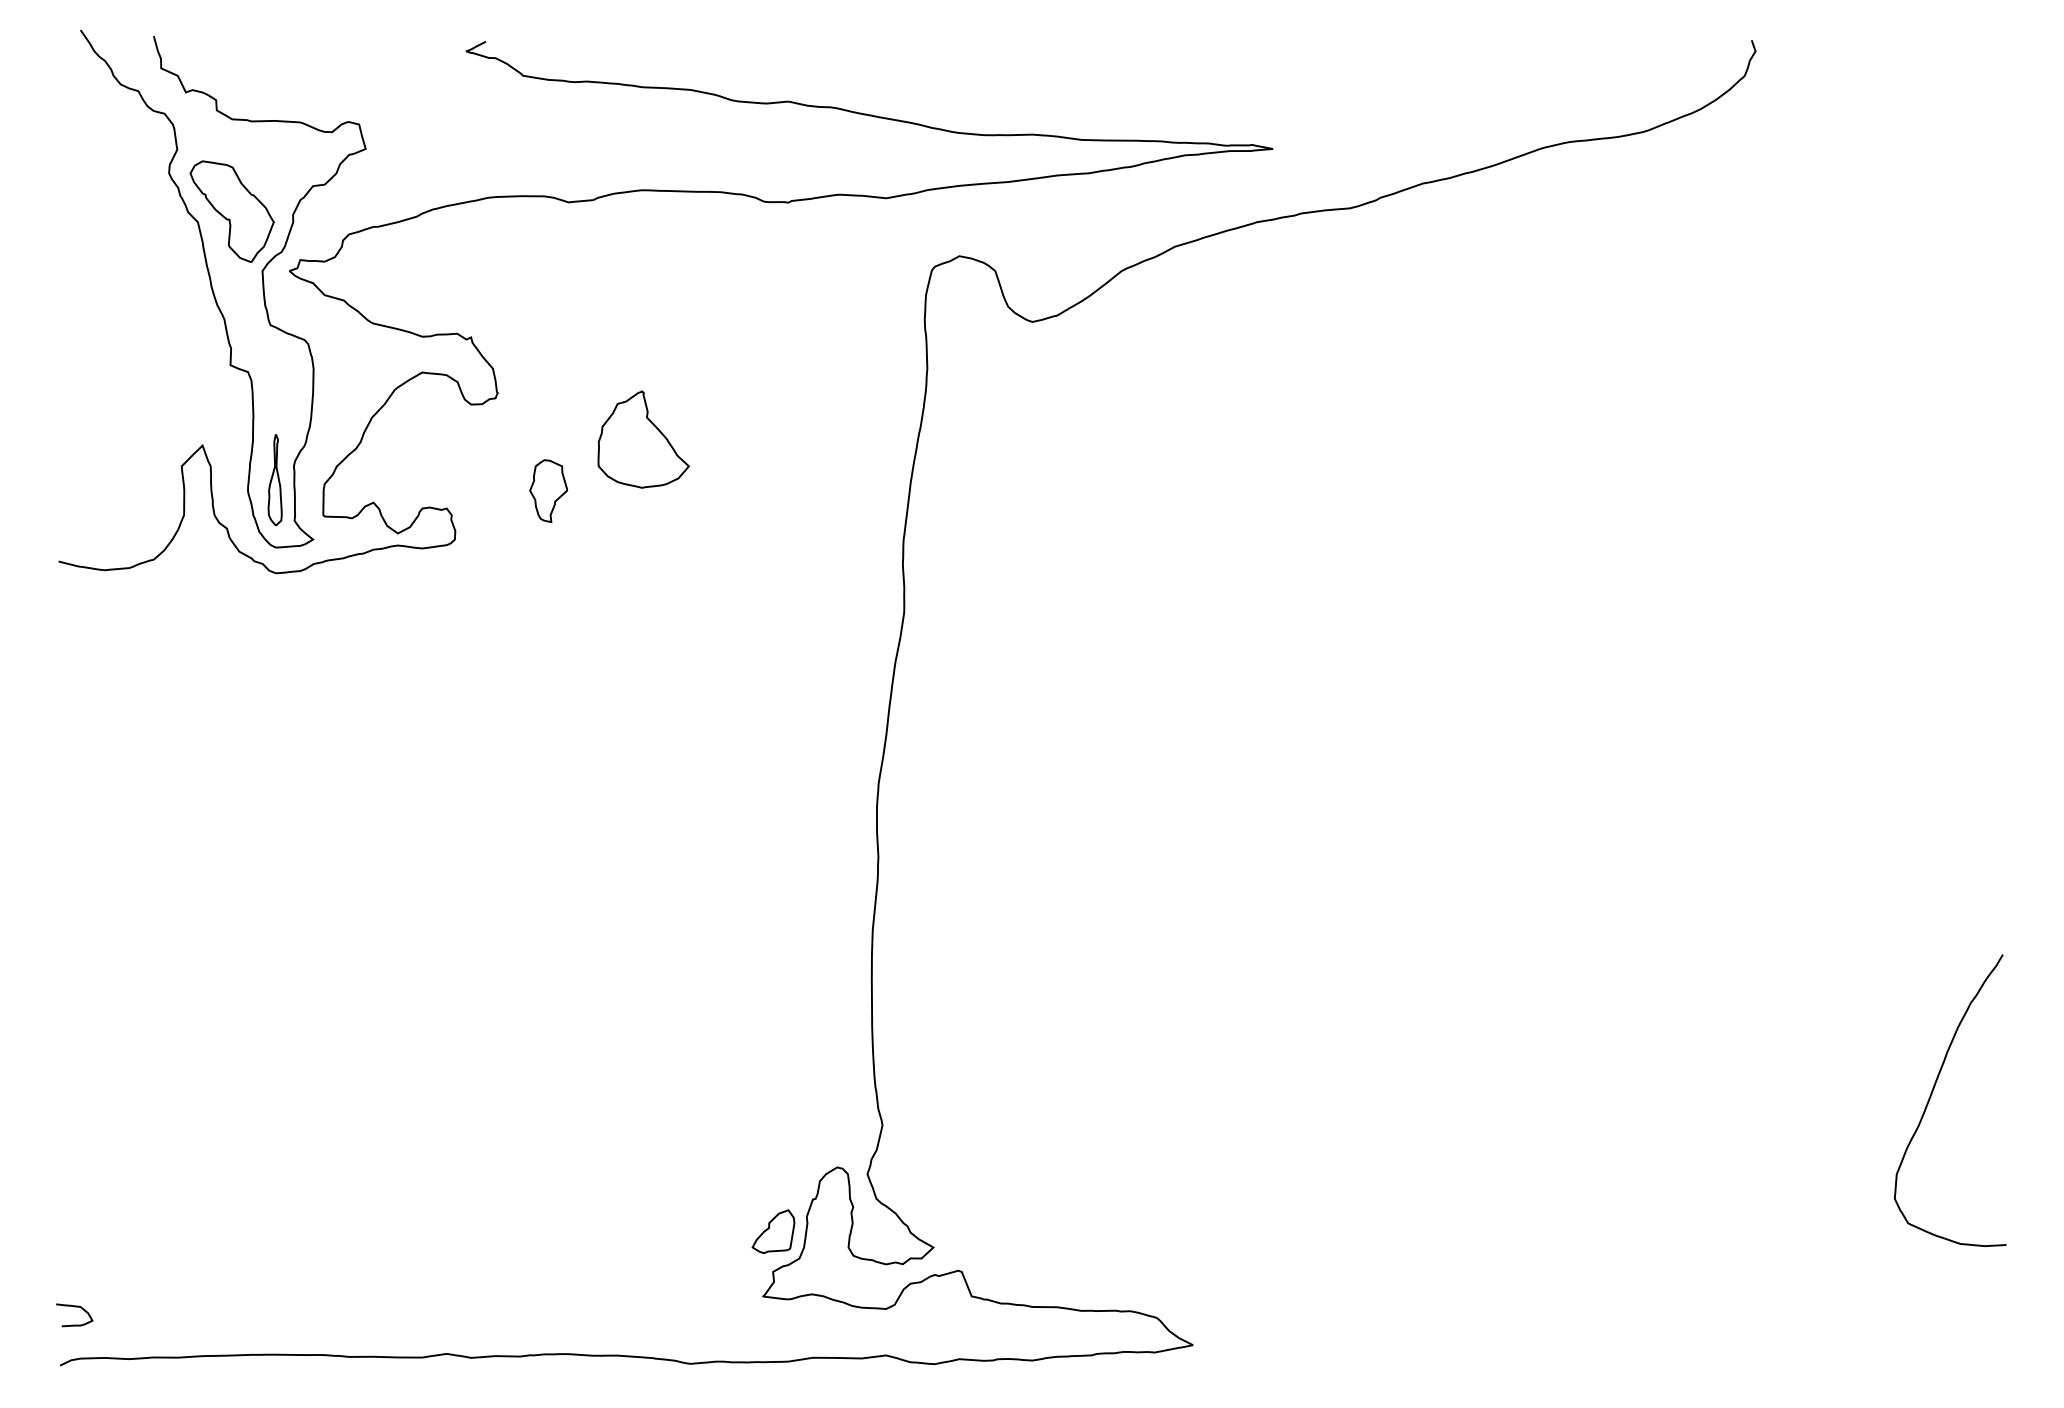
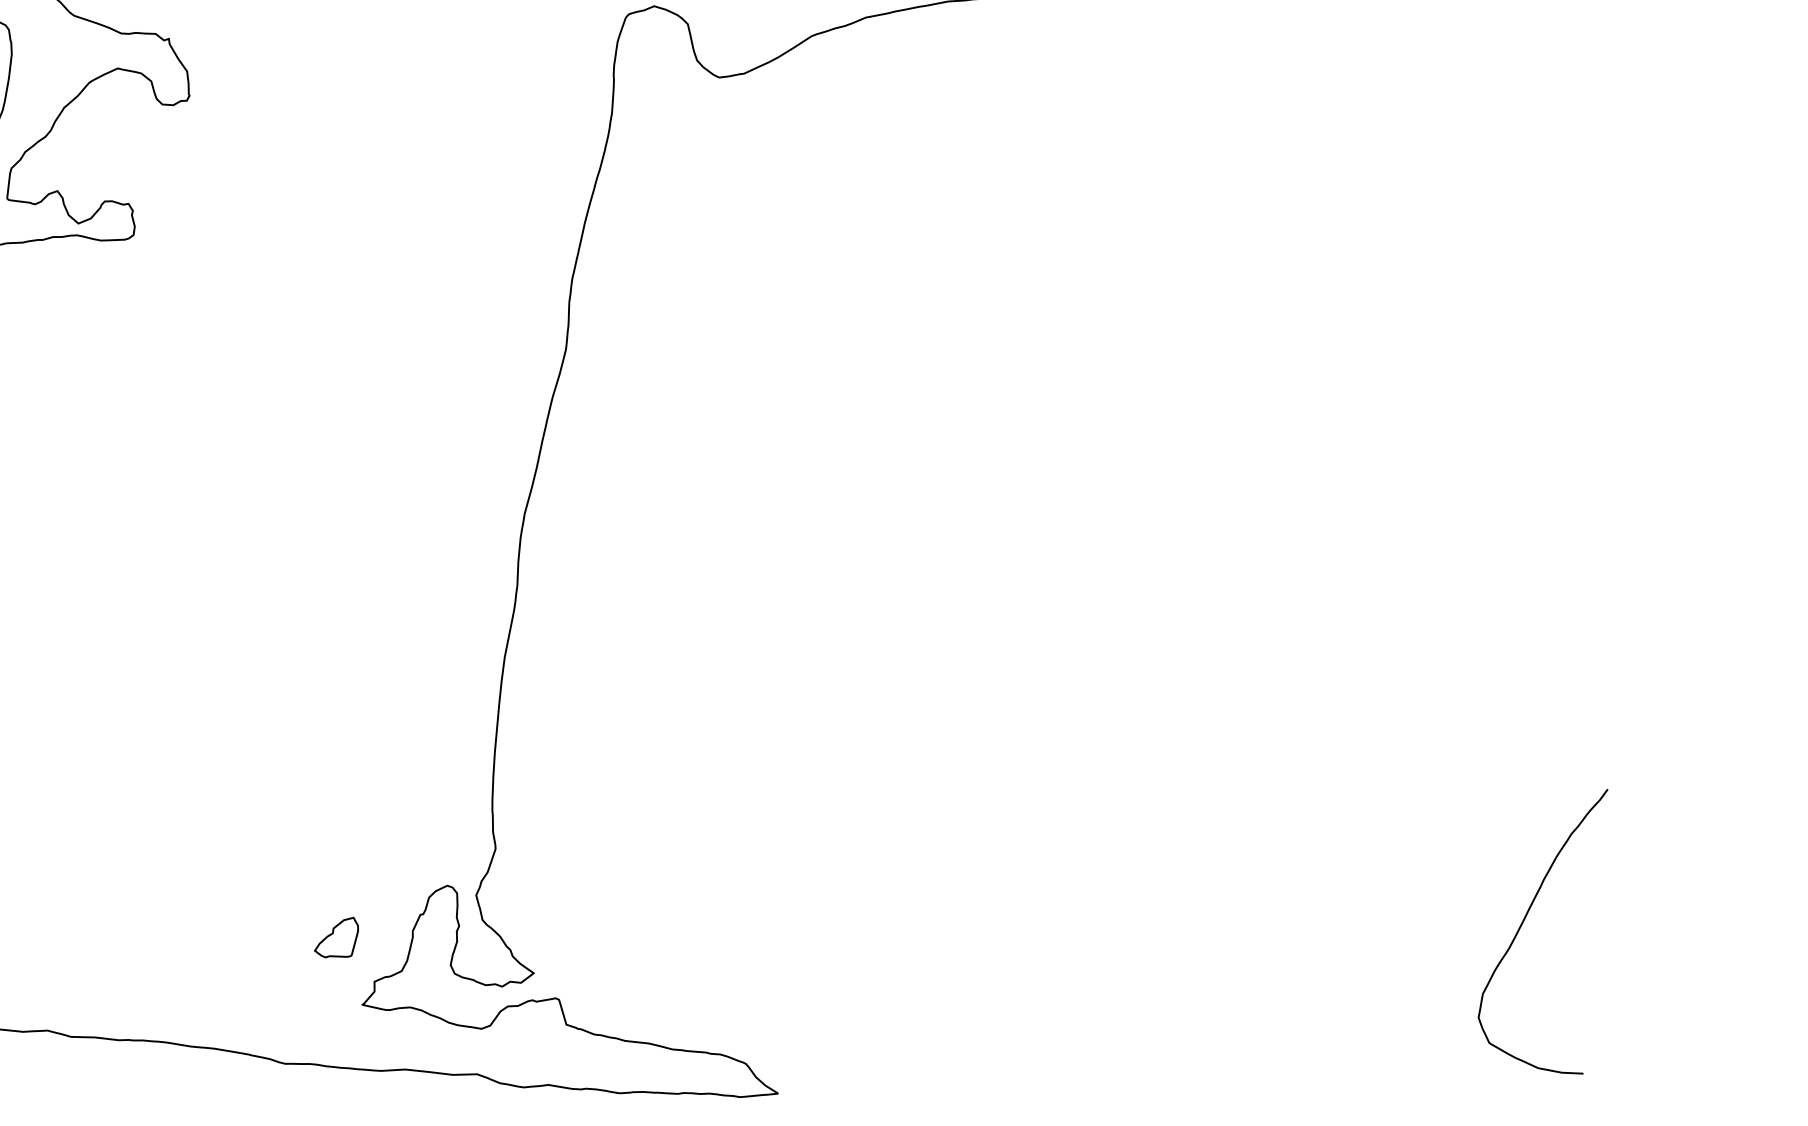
part: (643, 439) -> (327, 155), removed
part: (548, 490) -> (229, 195), removed
part: (773, 1231) -> (336, 937), moved

